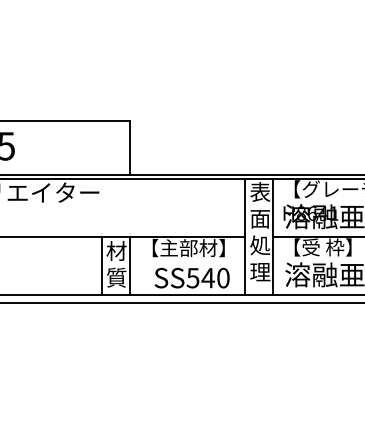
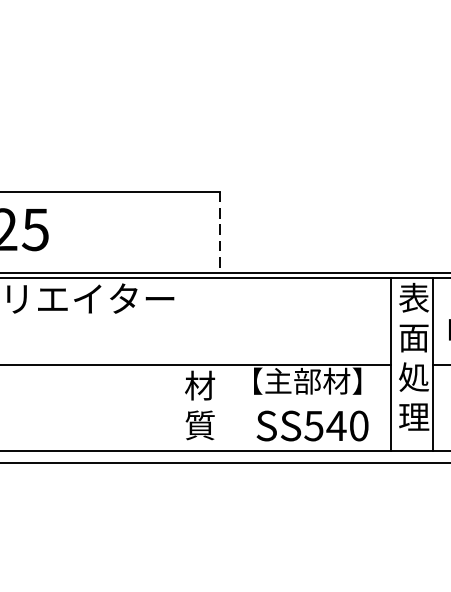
line: (129, 148) -> (219, 232), solid -> dashed
line: (101, 266) -> (177, 408), removed
line: (129, 266) -> (219, 408), removed

